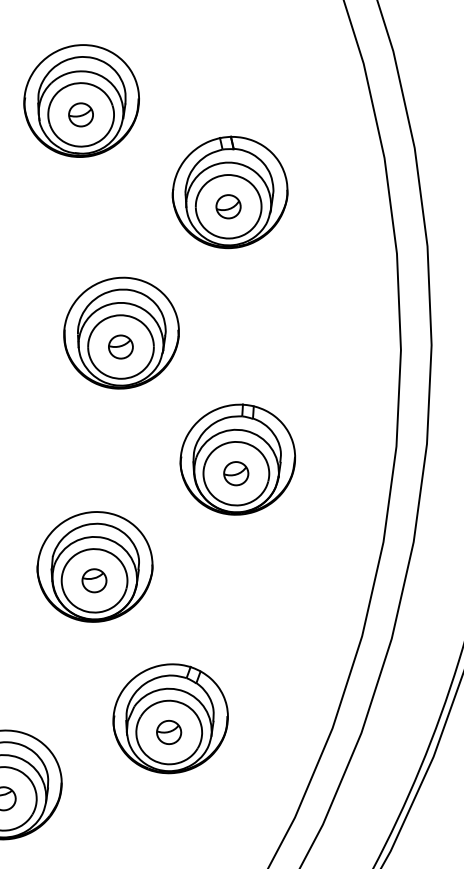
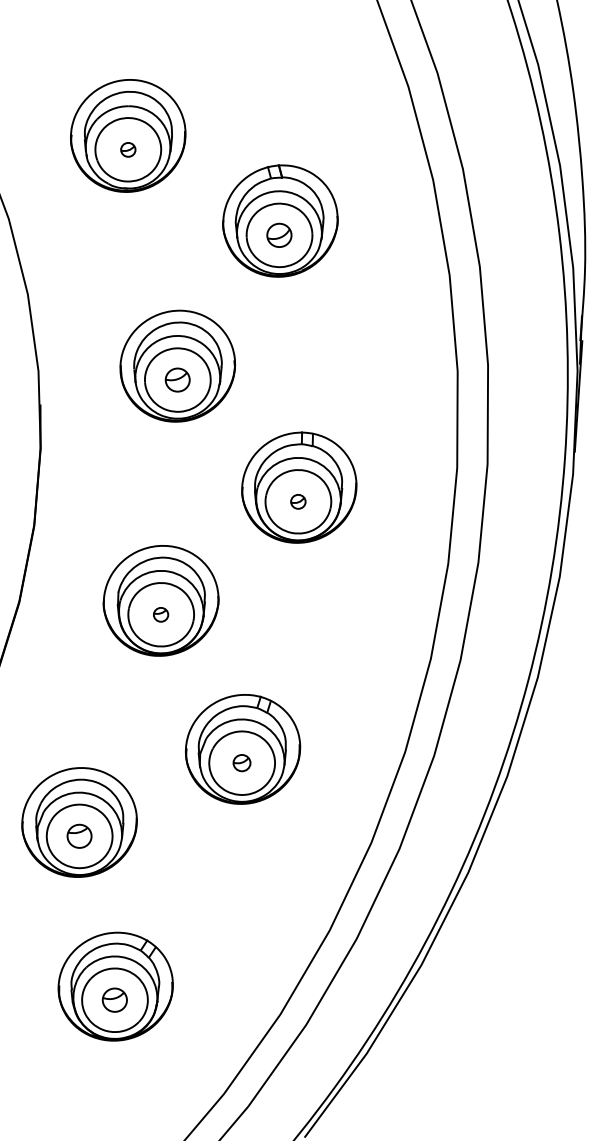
part: (81, 114) -> (128, 149), size x0.6
part: (236, 473) -> (298, 501), size x0.6
part: (93, 580) -> (160, 614), size x0.6
part: (168, 731) -> (241, 762), size x0.7

